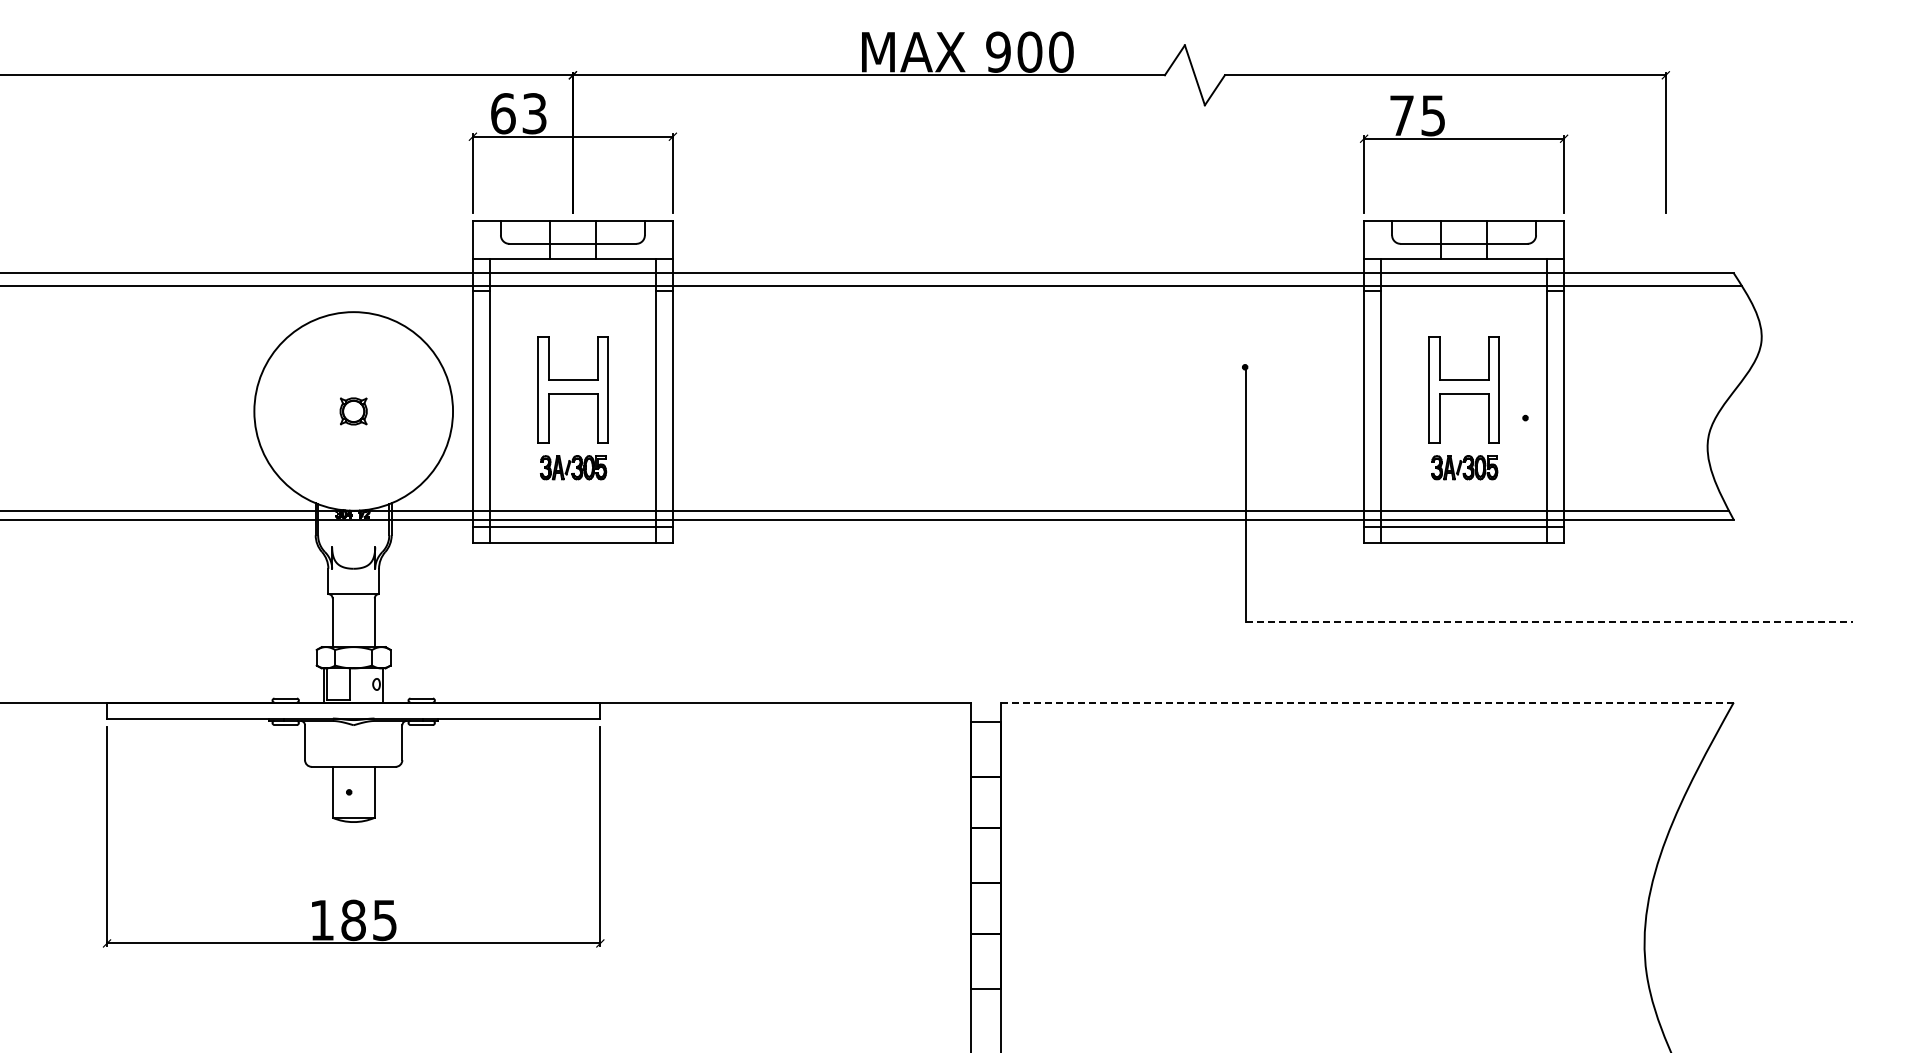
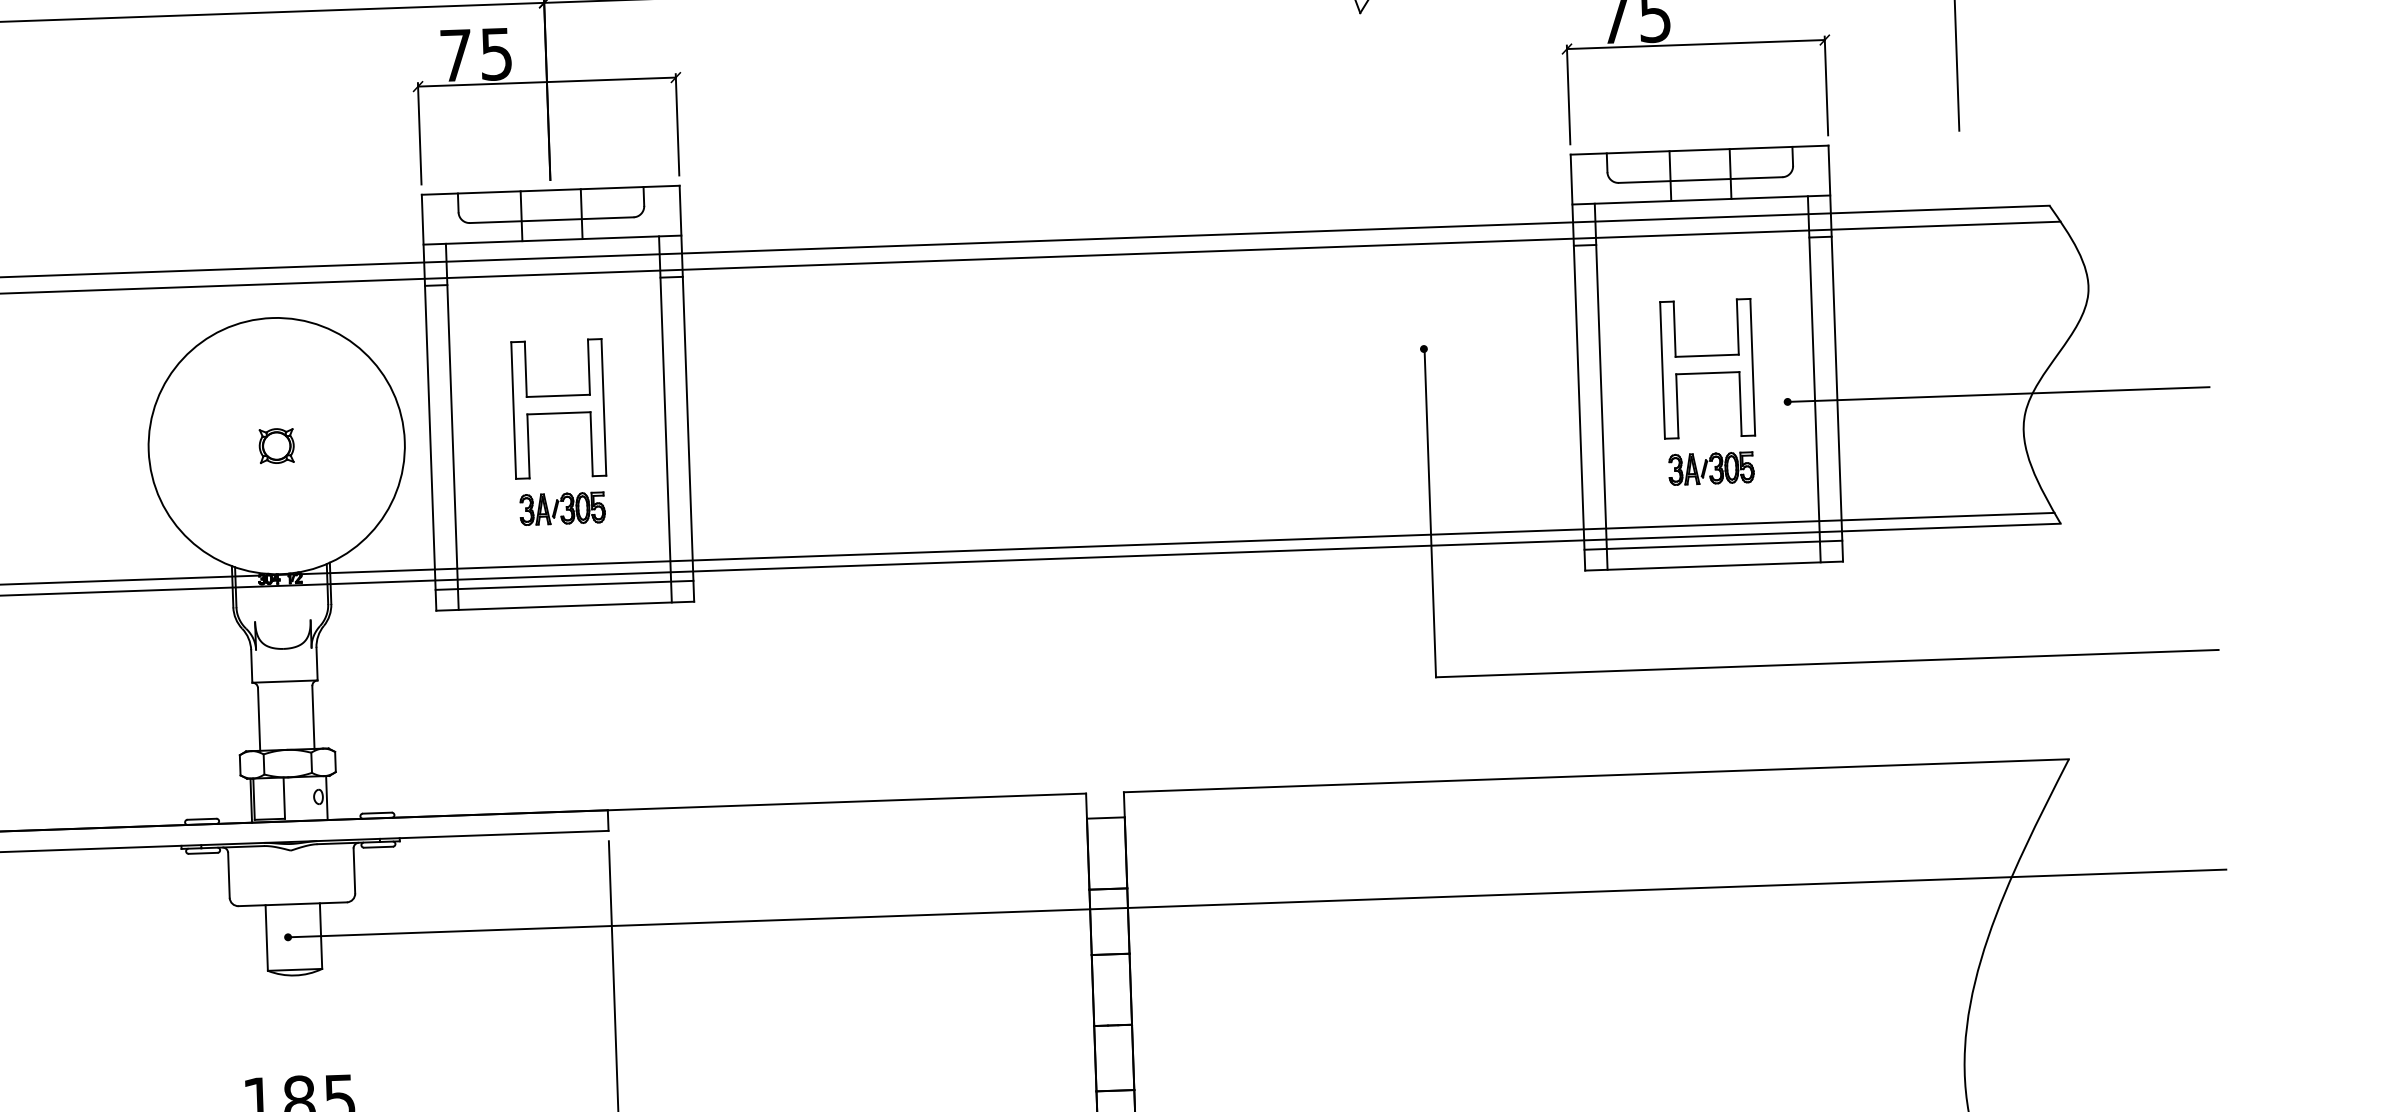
text: (518, 113) -> (475, 54), 63 -> 75
line: (1688, 418) -> (1997, 395), added
line: (1549, 621) -> (1827, 663), dashed -> solid
line: (1367, 702) -> (1596, 775), dashed -> solid
line: (1100, 792) -> (1256, 903), added

